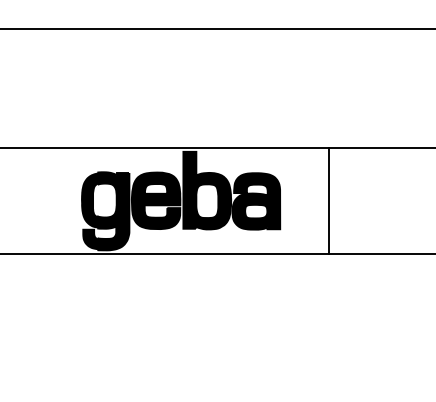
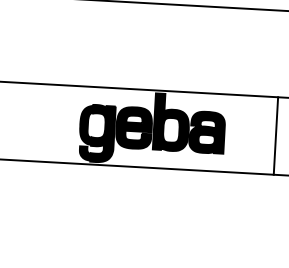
line: (328, 200) -> (275, 135), moved

